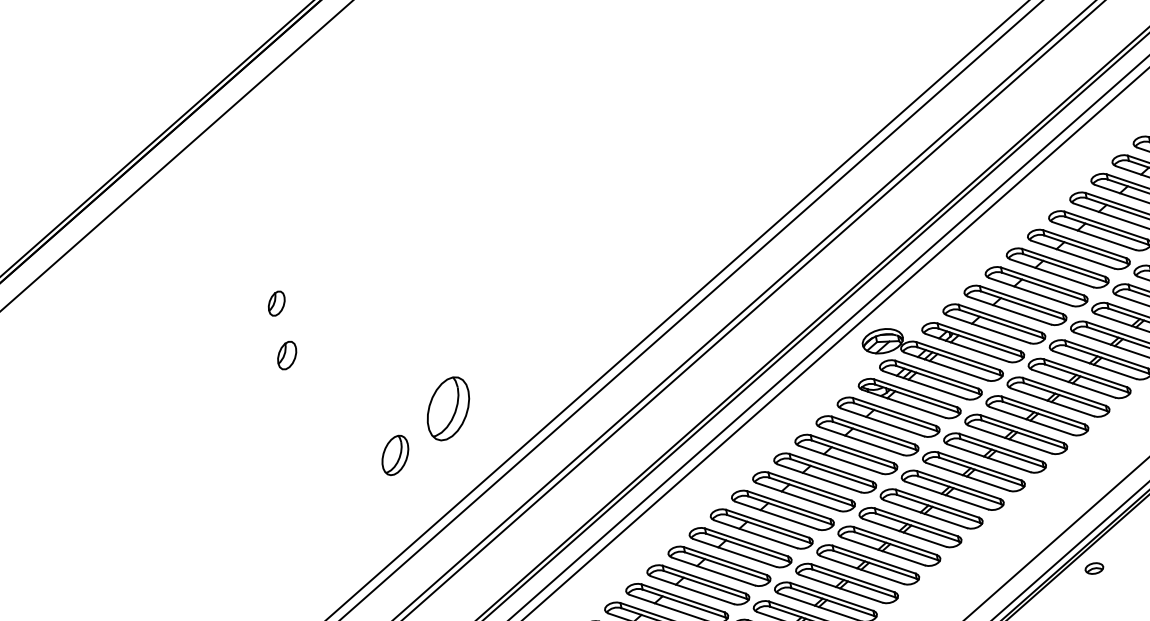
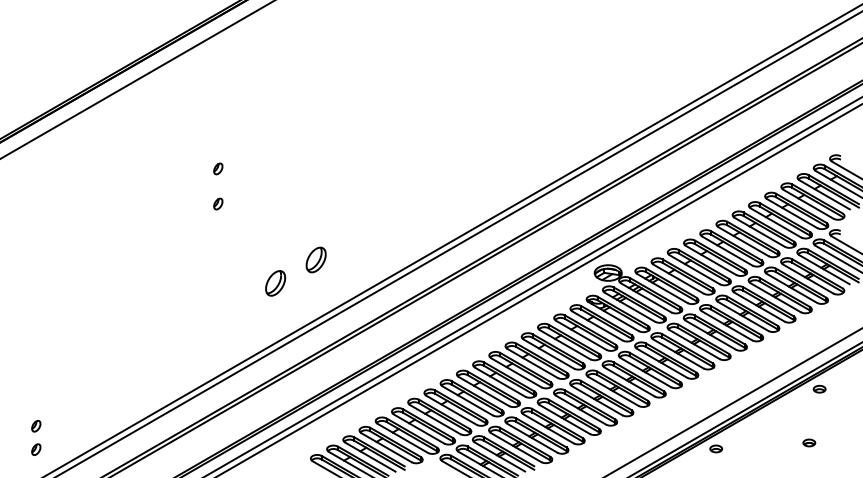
part: (276, 302) -> (218, 168), size x0.71
part: (287, 354) -> (218, 203), size x0.62
part: (447, 408) -> (315, 259), size x0.62

